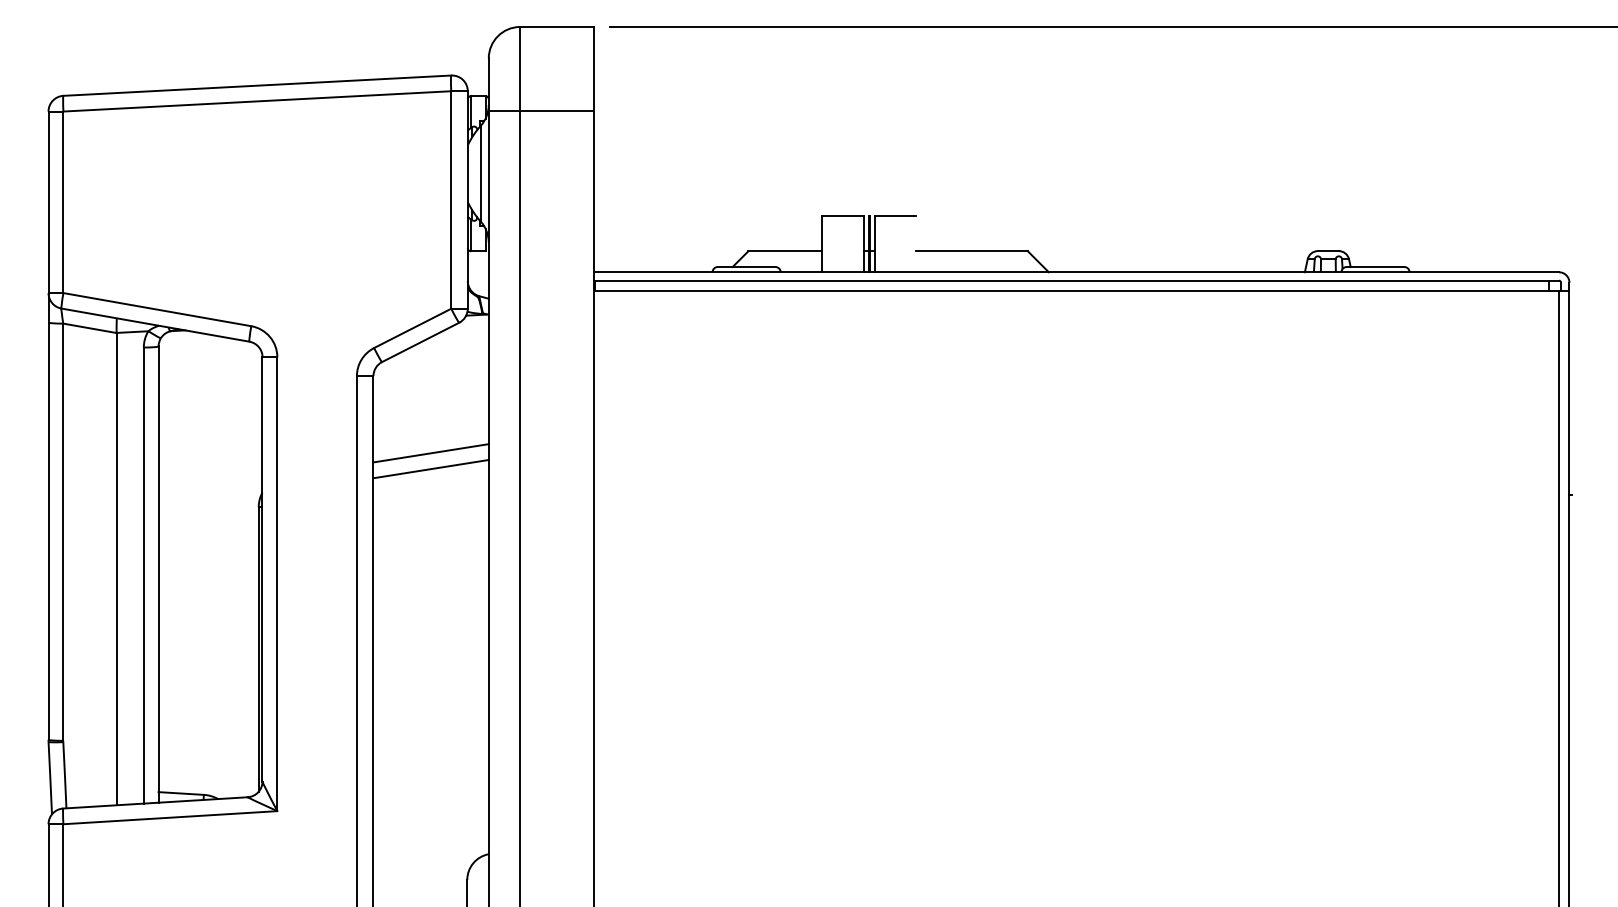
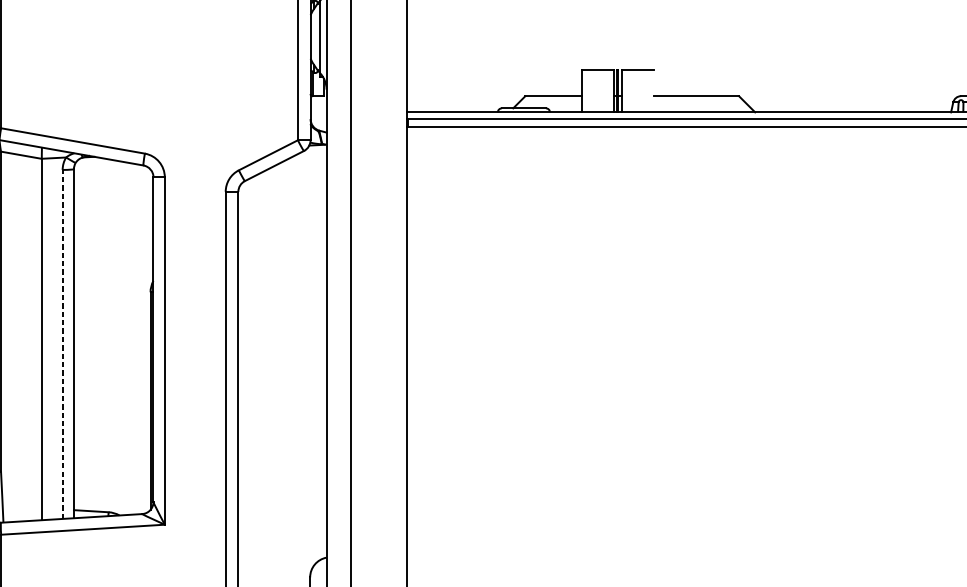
line: (430, 453) -> (282, 251), removed
line: (430, 468) -> (282, 262), removed
line: (143, 575) -> (62, 344), solid -> dashed

